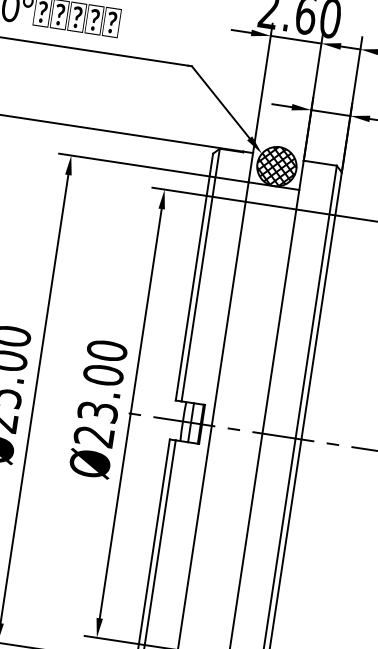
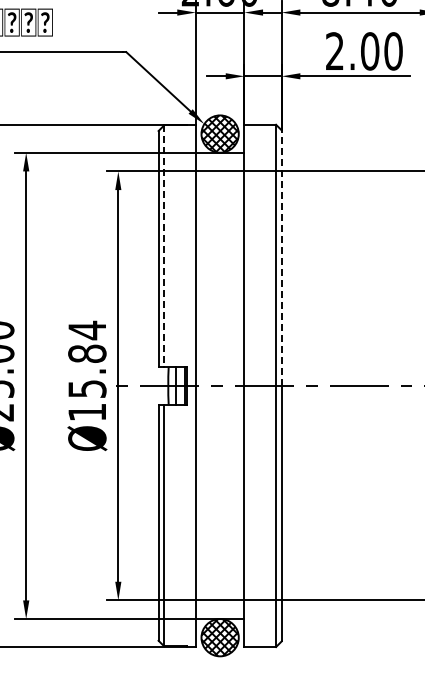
line: (201, 275) -> (164, 246), solid -> dashed
line: (321, 306) -> (281, 258), solid -> dashed
text: (100, 392) -> (87, 370), Ø23.00 -> Ø15.84

